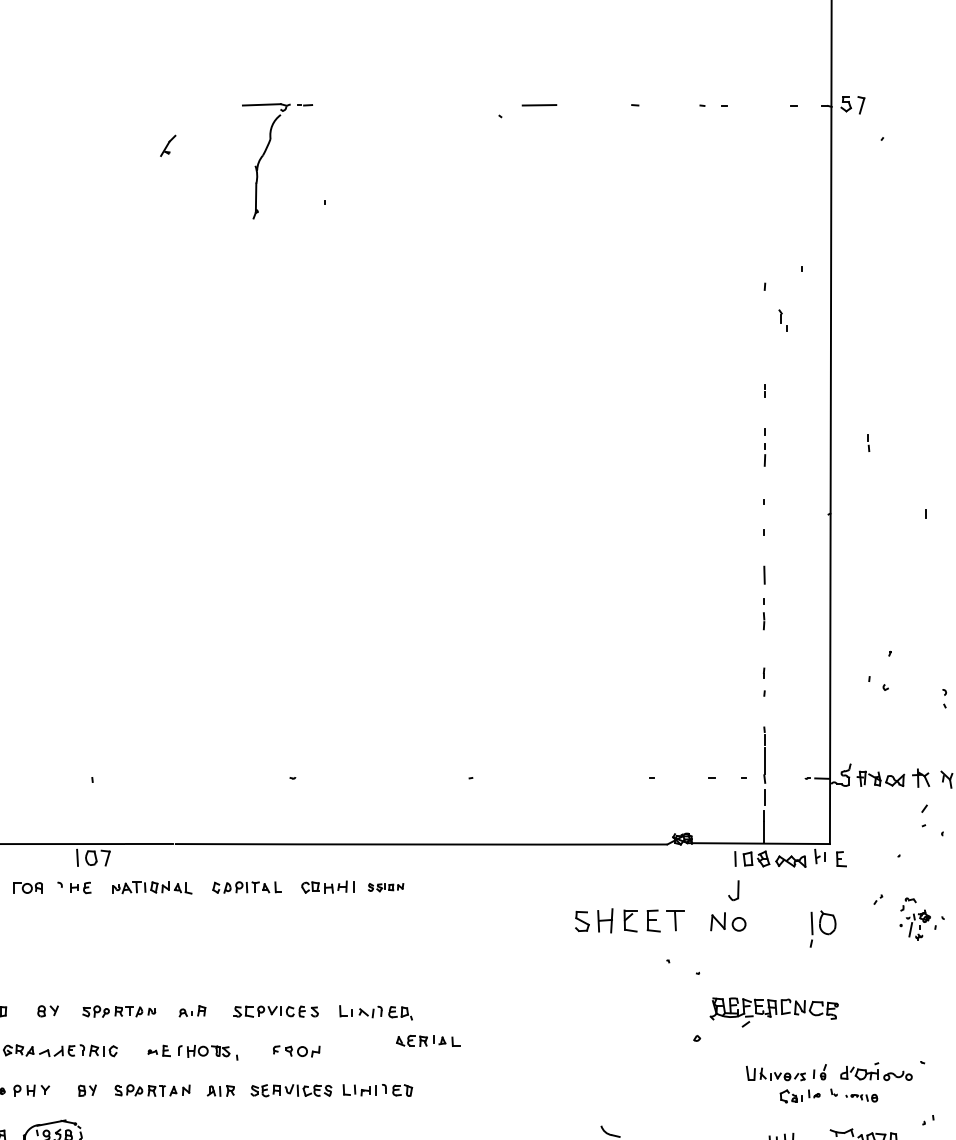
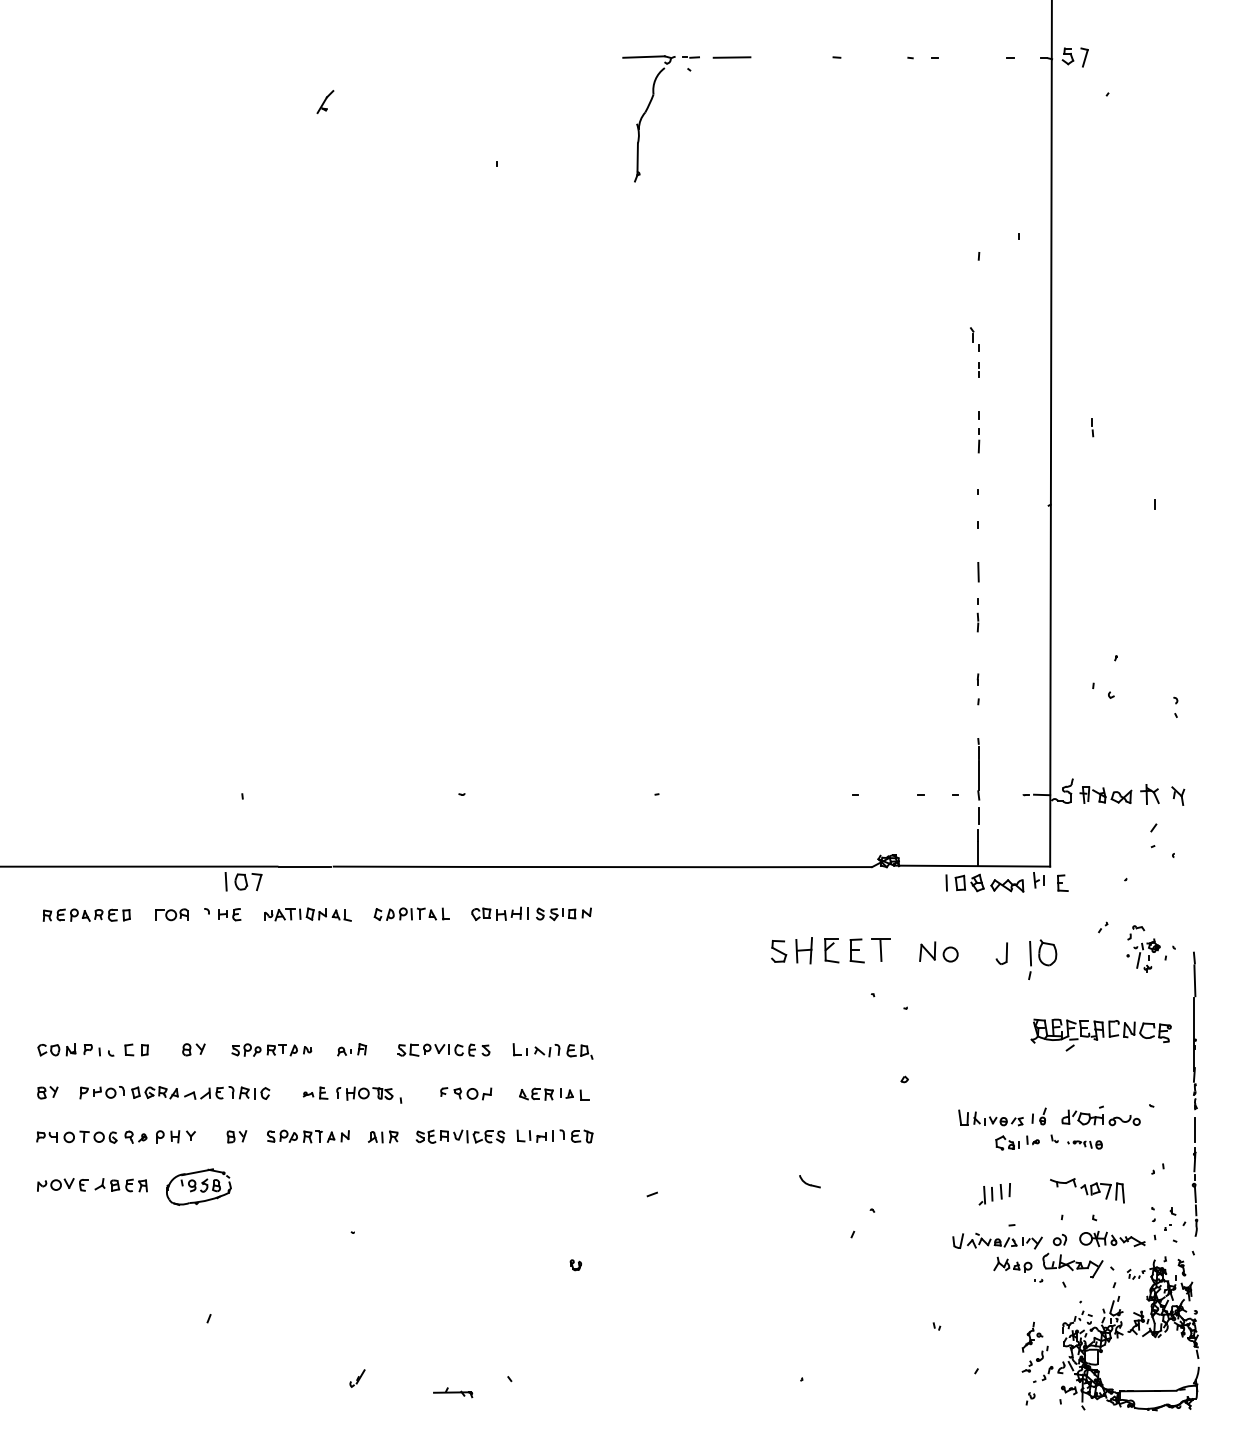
part: (264, 155) -> (646, 112), moved
part: (782, 320) -> (974, 339), moved
part: (385, 887) -> (563, 914), size x1.43
part: (733, 890) -> (1001, 953), moved
part: (773, 1011) -> (1100, 1034), moved
part: (428, 1040) -> (554, 1093), moved

